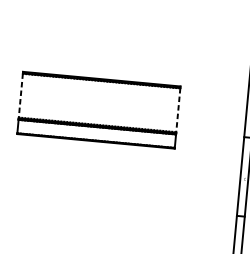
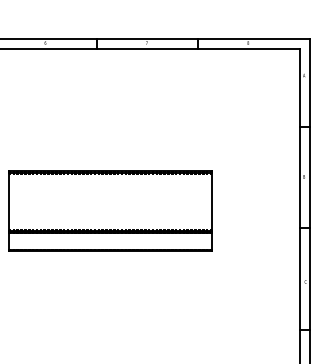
line: (20, 95) -> (9, 201), dashed -> solid
line: (178, 110) -> (212, 201), dashed -> solid

